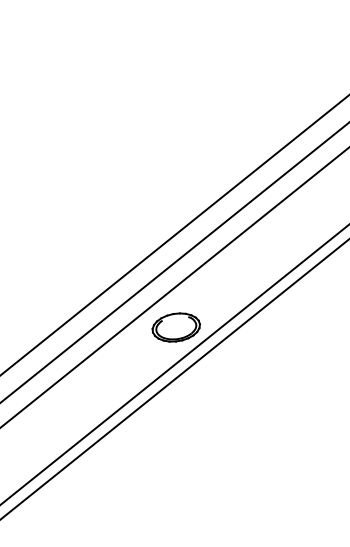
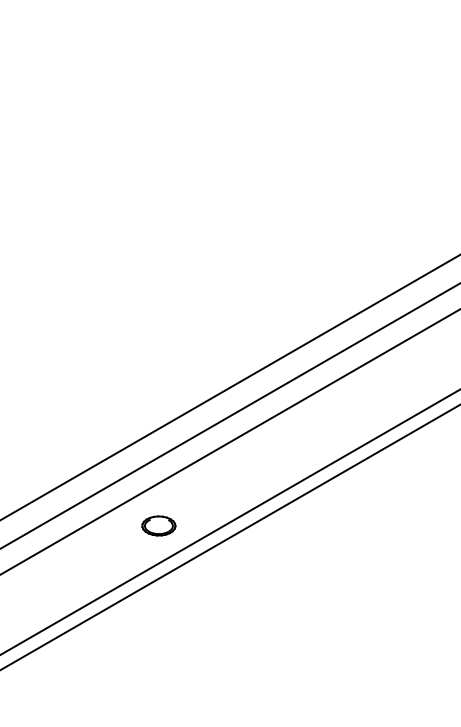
part: (175, 327) -> (158, 525), size x0.6

